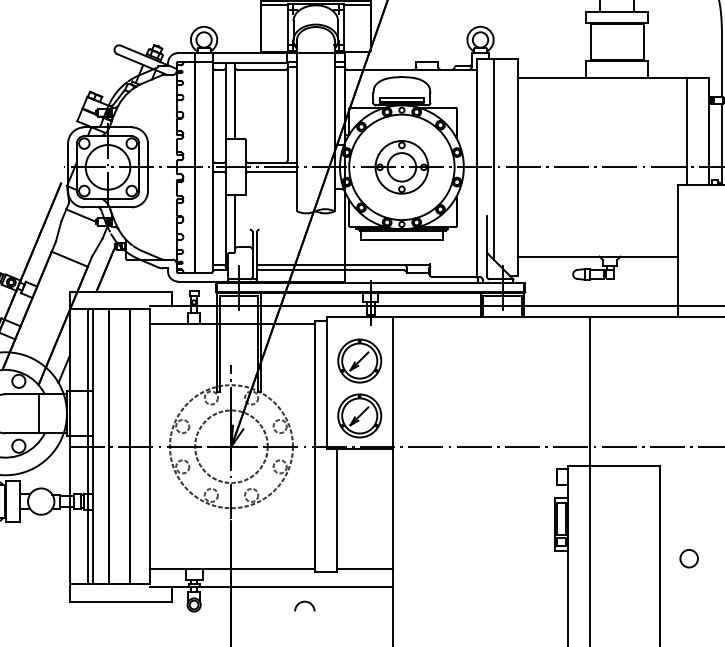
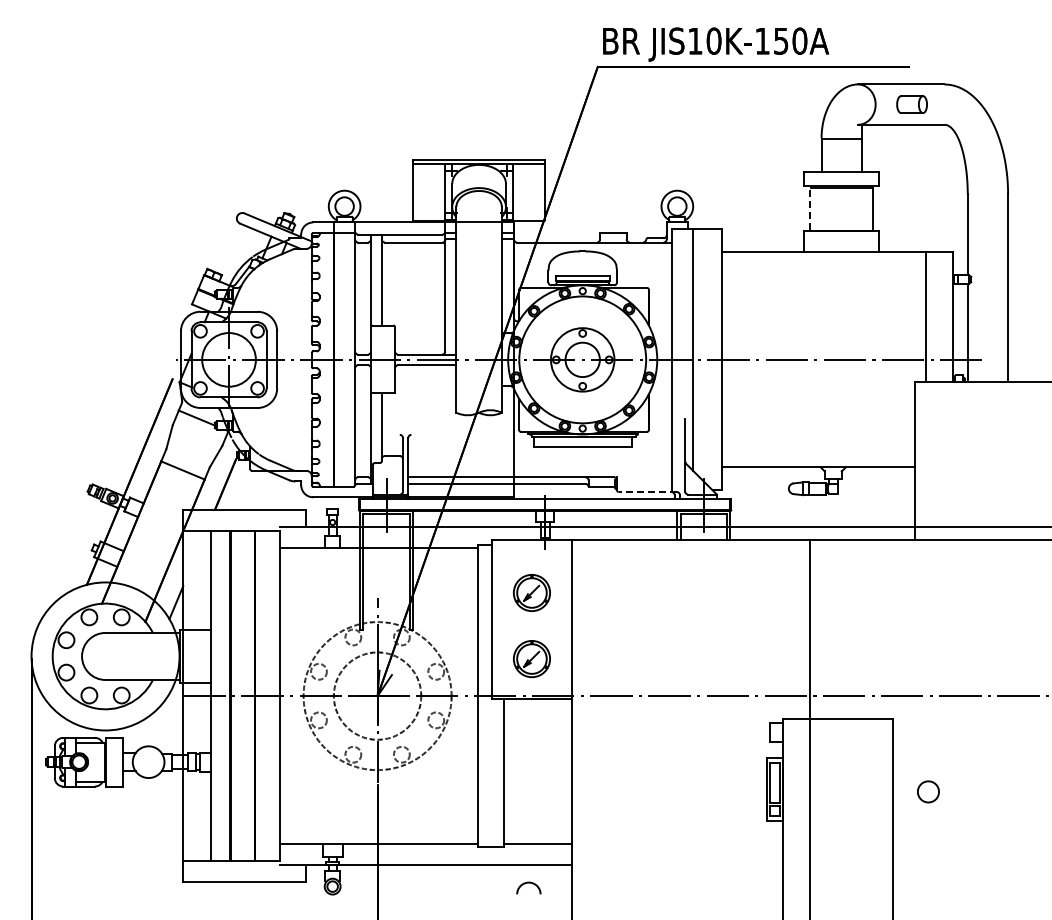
line: (591, 41) -> (810, 208), solid -> dashed
line: (455, 277) -> (647, 492), solid -> dashed
part: (359, 360) -> (531, 592), size x0.7
line: (38, 412) -> (145, 655), removed
part: (359, 415) -> (531, 658), size x0.7
line: (87, 446) -> (204, 695), removed
circle: (689, 558) -> (928, 791), moved
arc: (304, 602) -> (528, 883), moved

